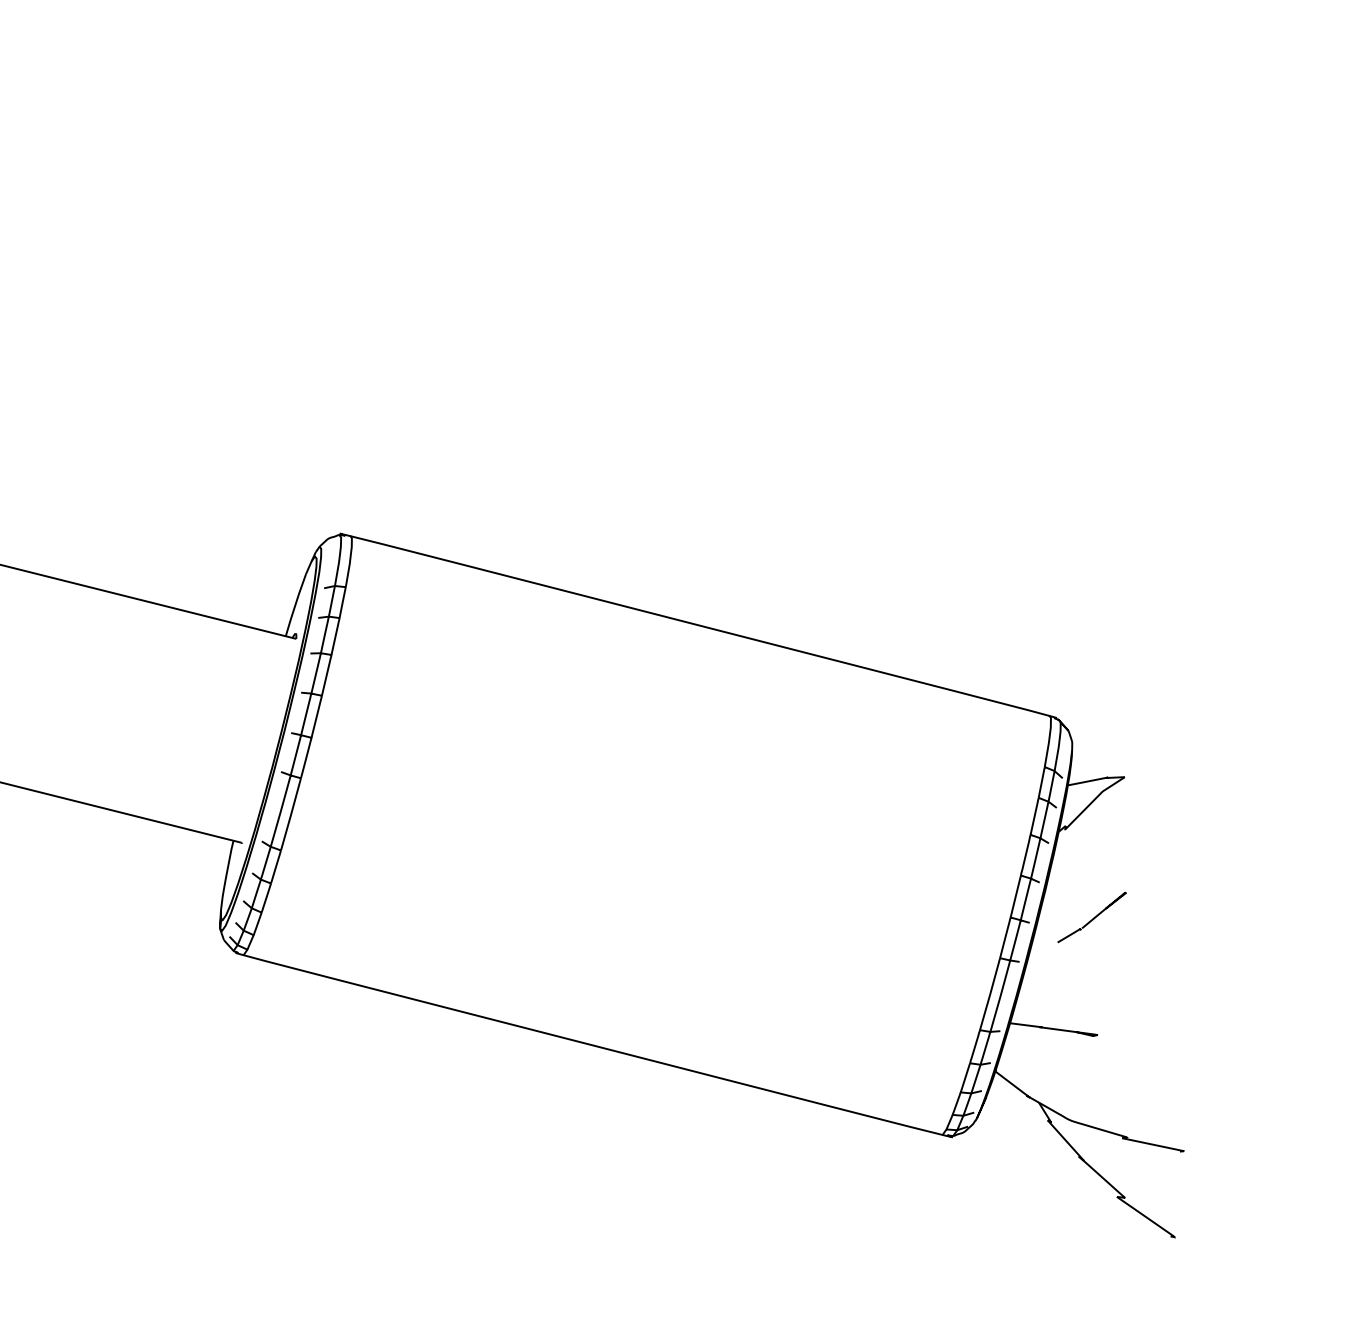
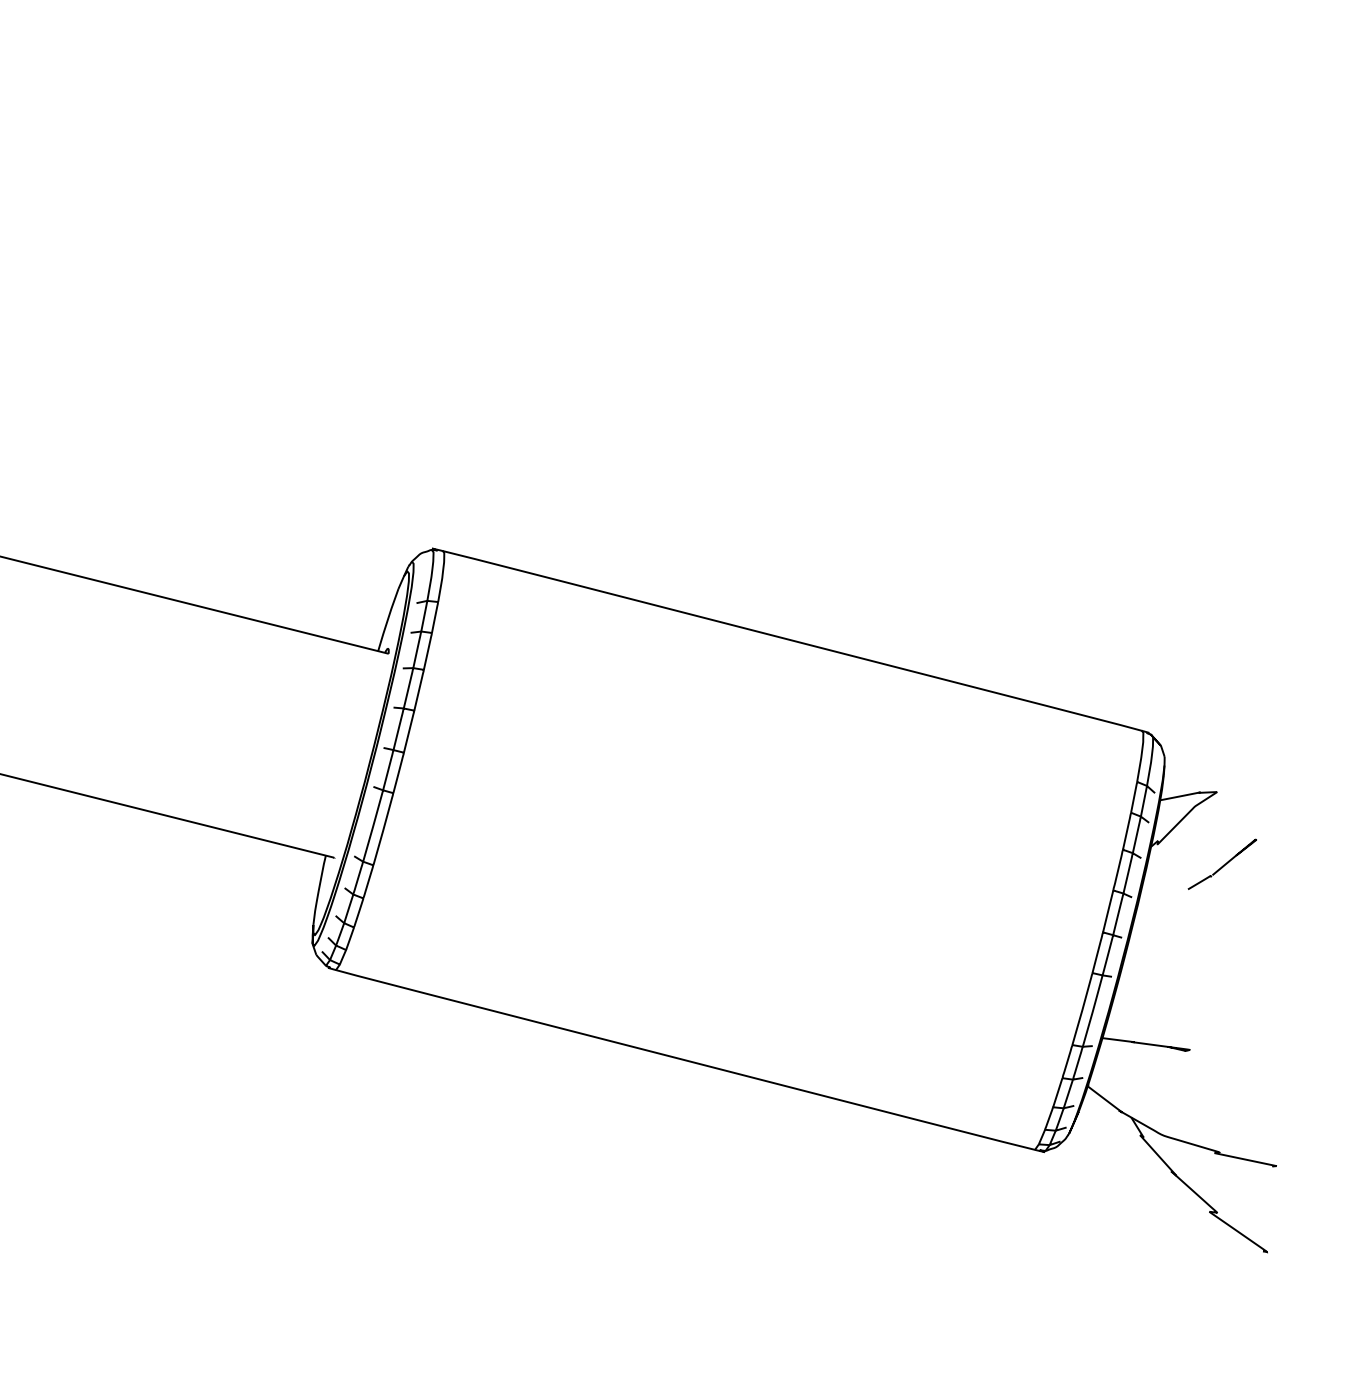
part: (1091, 916) -> (1221, 863), moved

